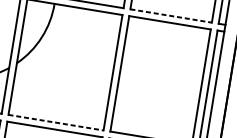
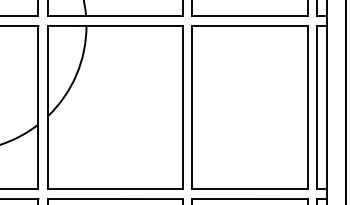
line: (170, 16) -> (249, 16), dashed -> solid
line: (56, 122) -> (115, 189), dashed -> solid

